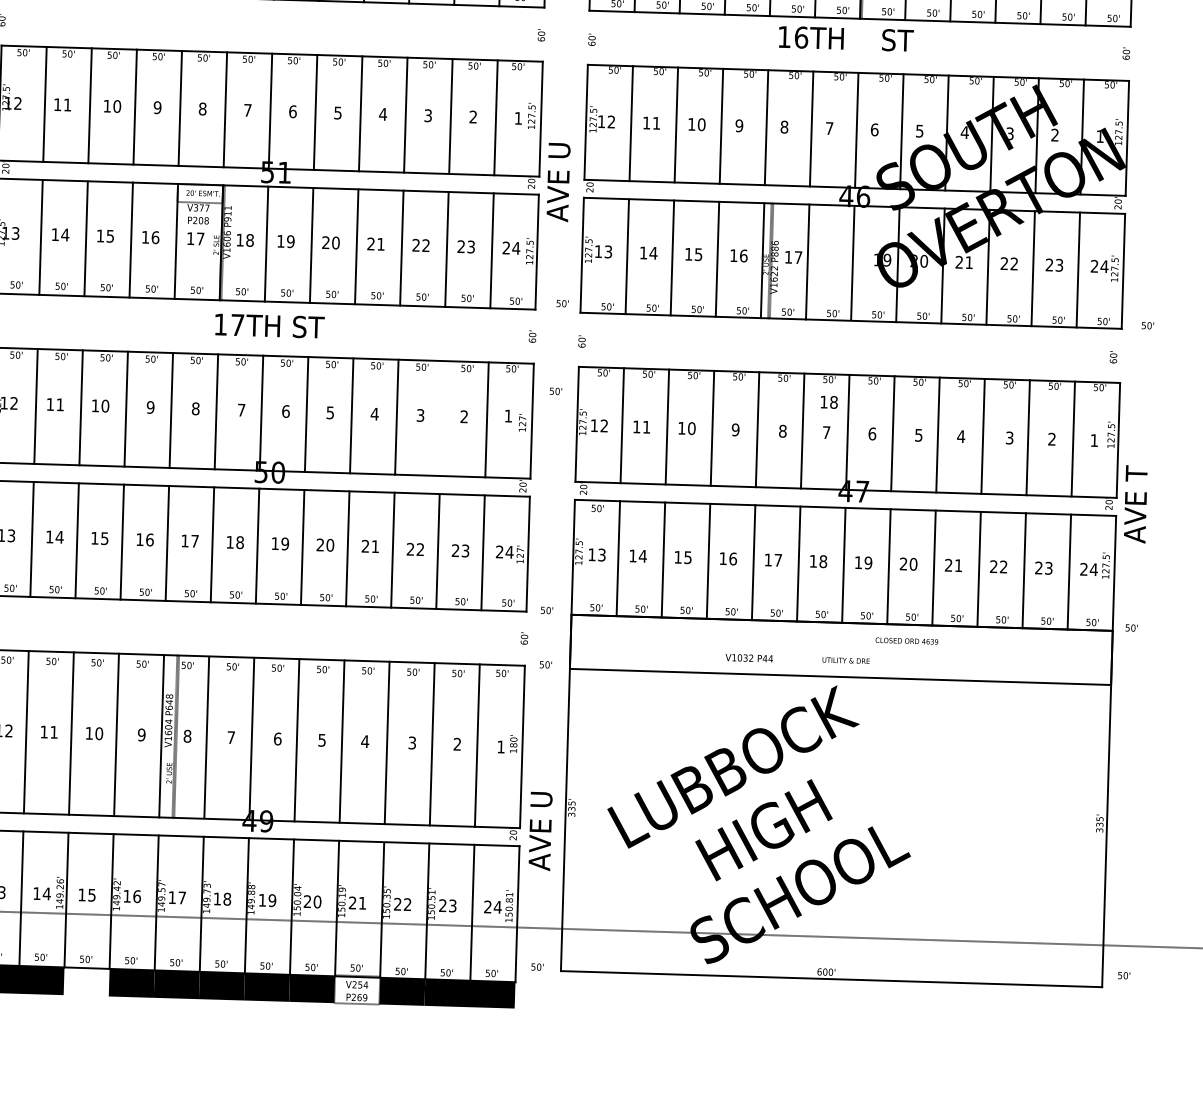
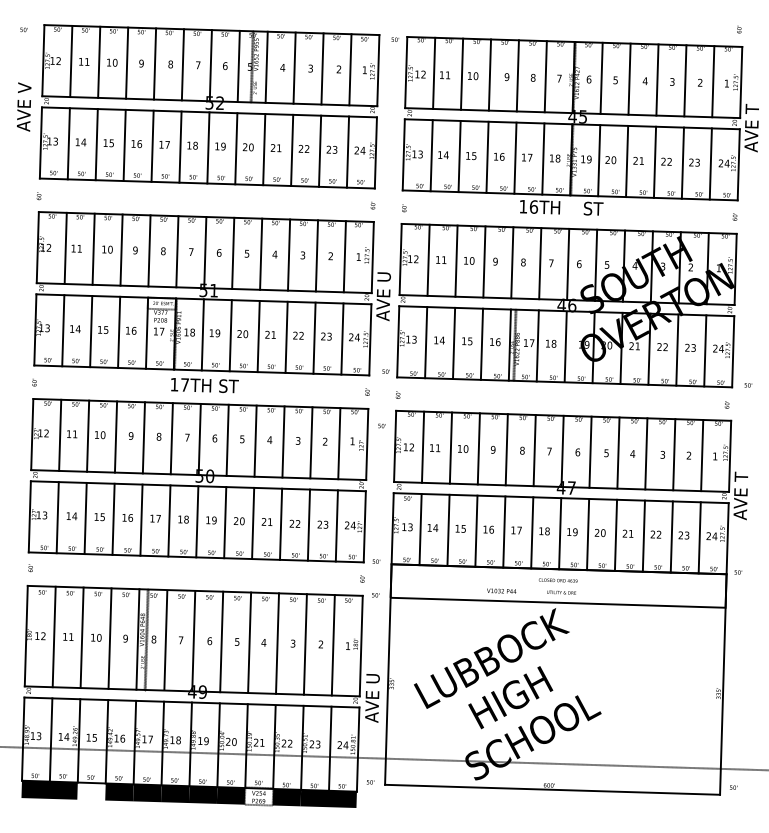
text: (829, 401) -> (551, 343), moved
line: (442, 417) -> (311, 442), added
text: (907, 640) -> (558, 580), moved

